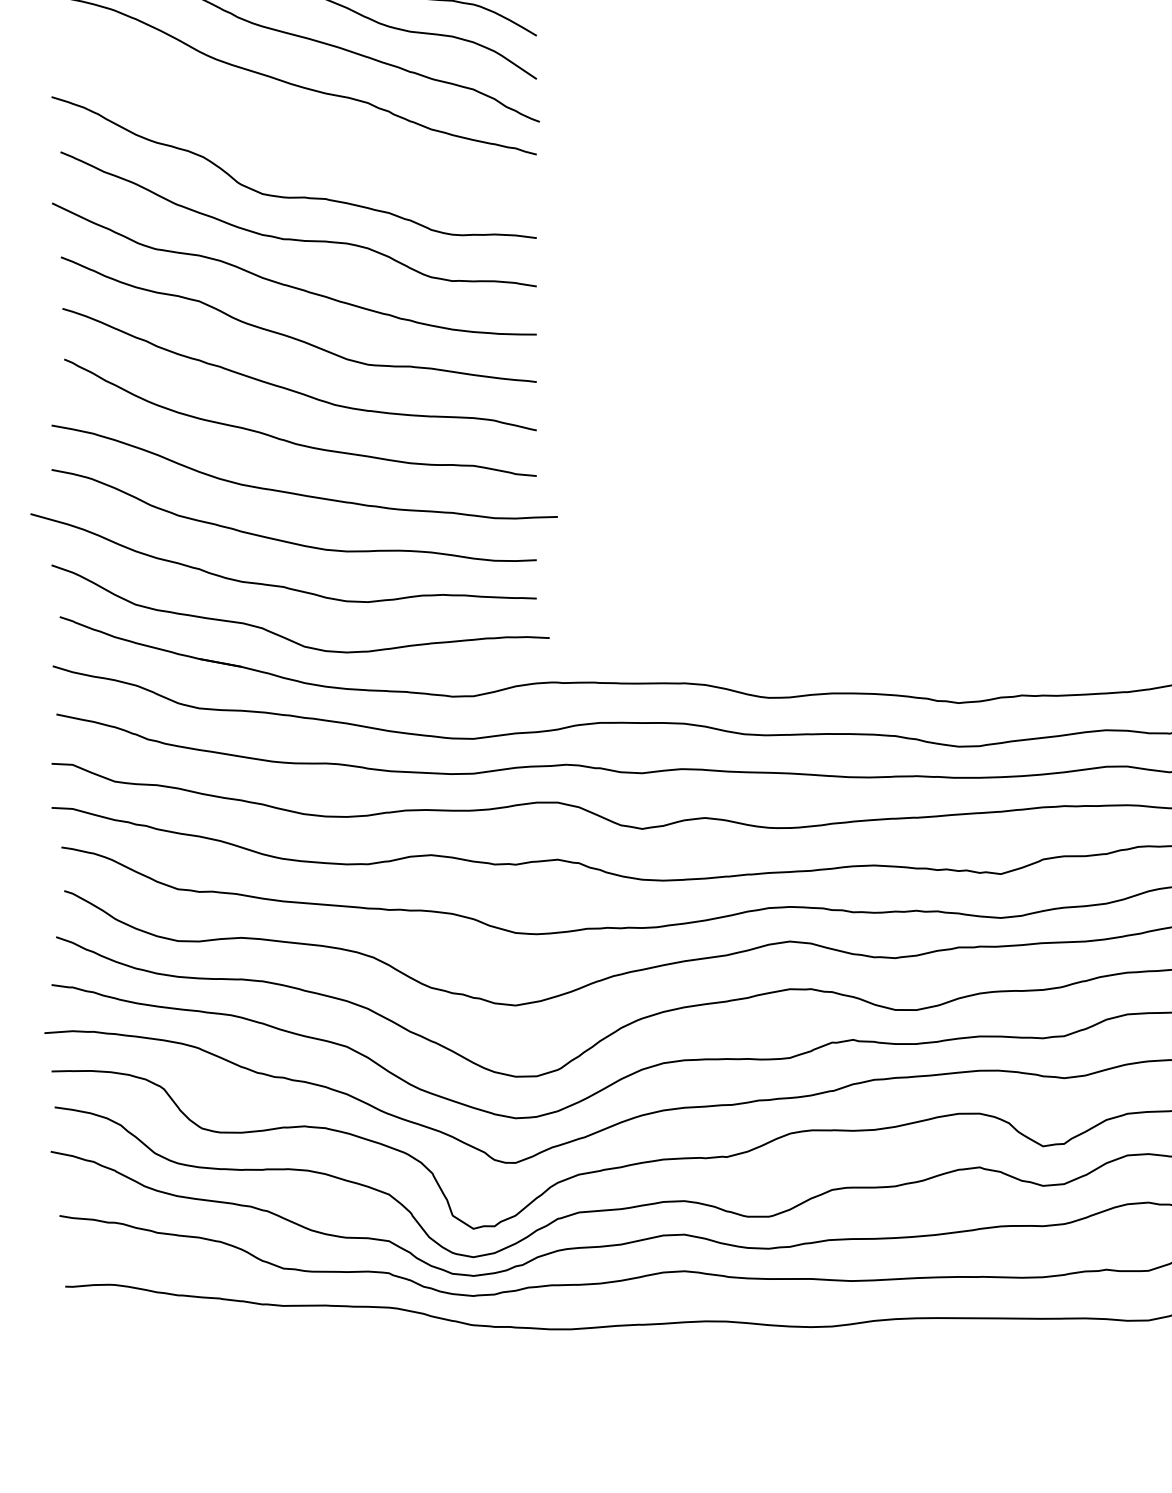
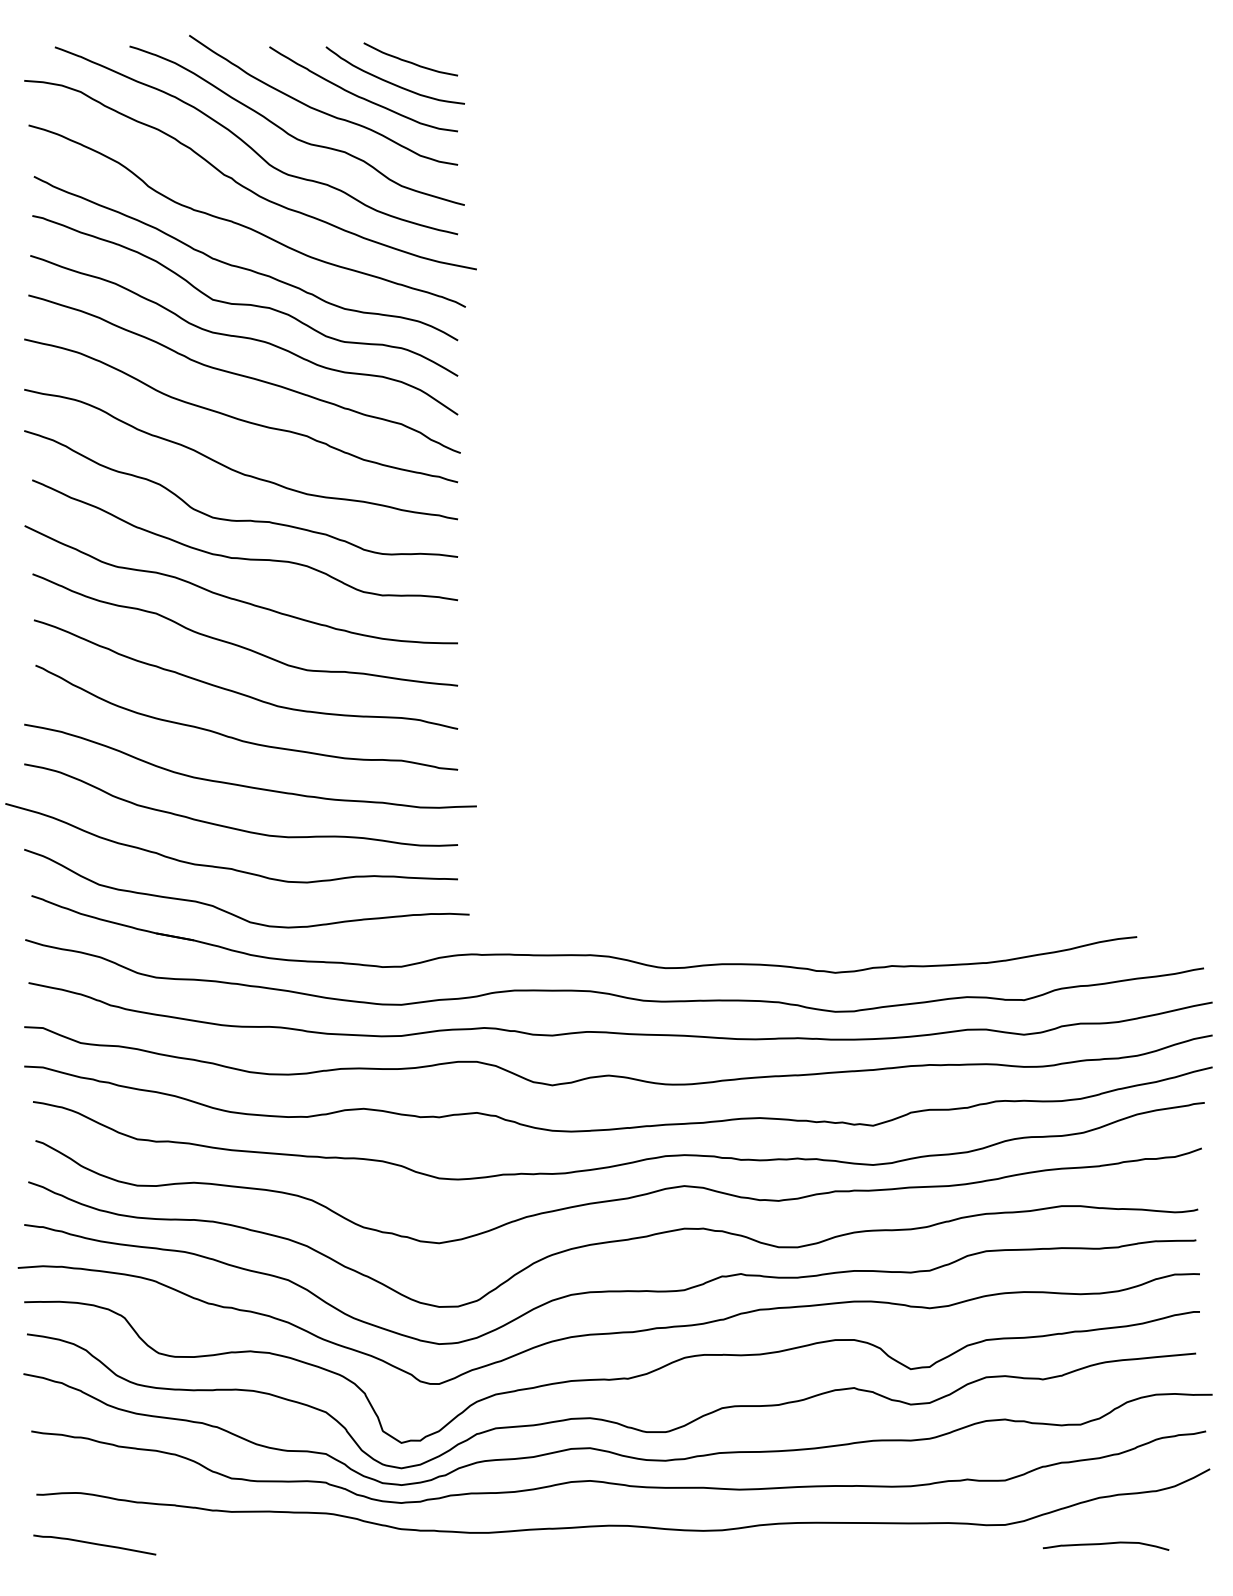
curve: (284, 139) -> (232, 468), added
curve: (130, 1342) -> (94, 1544), added

